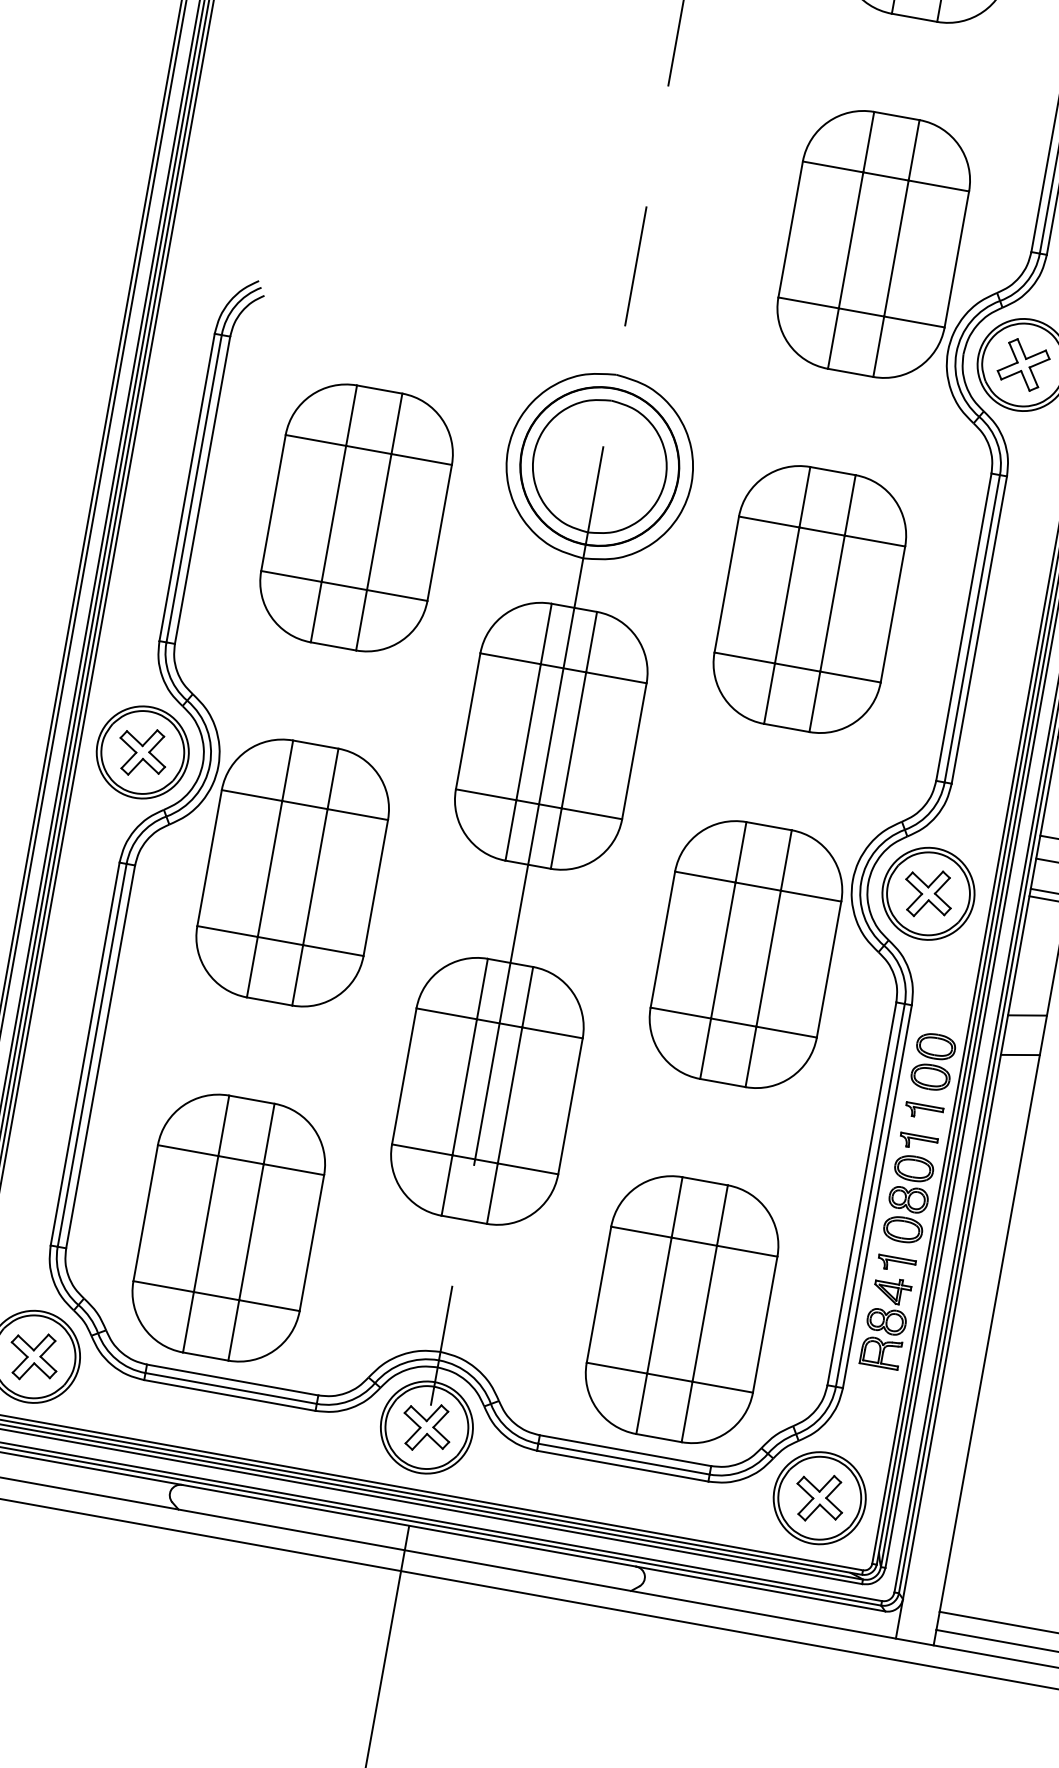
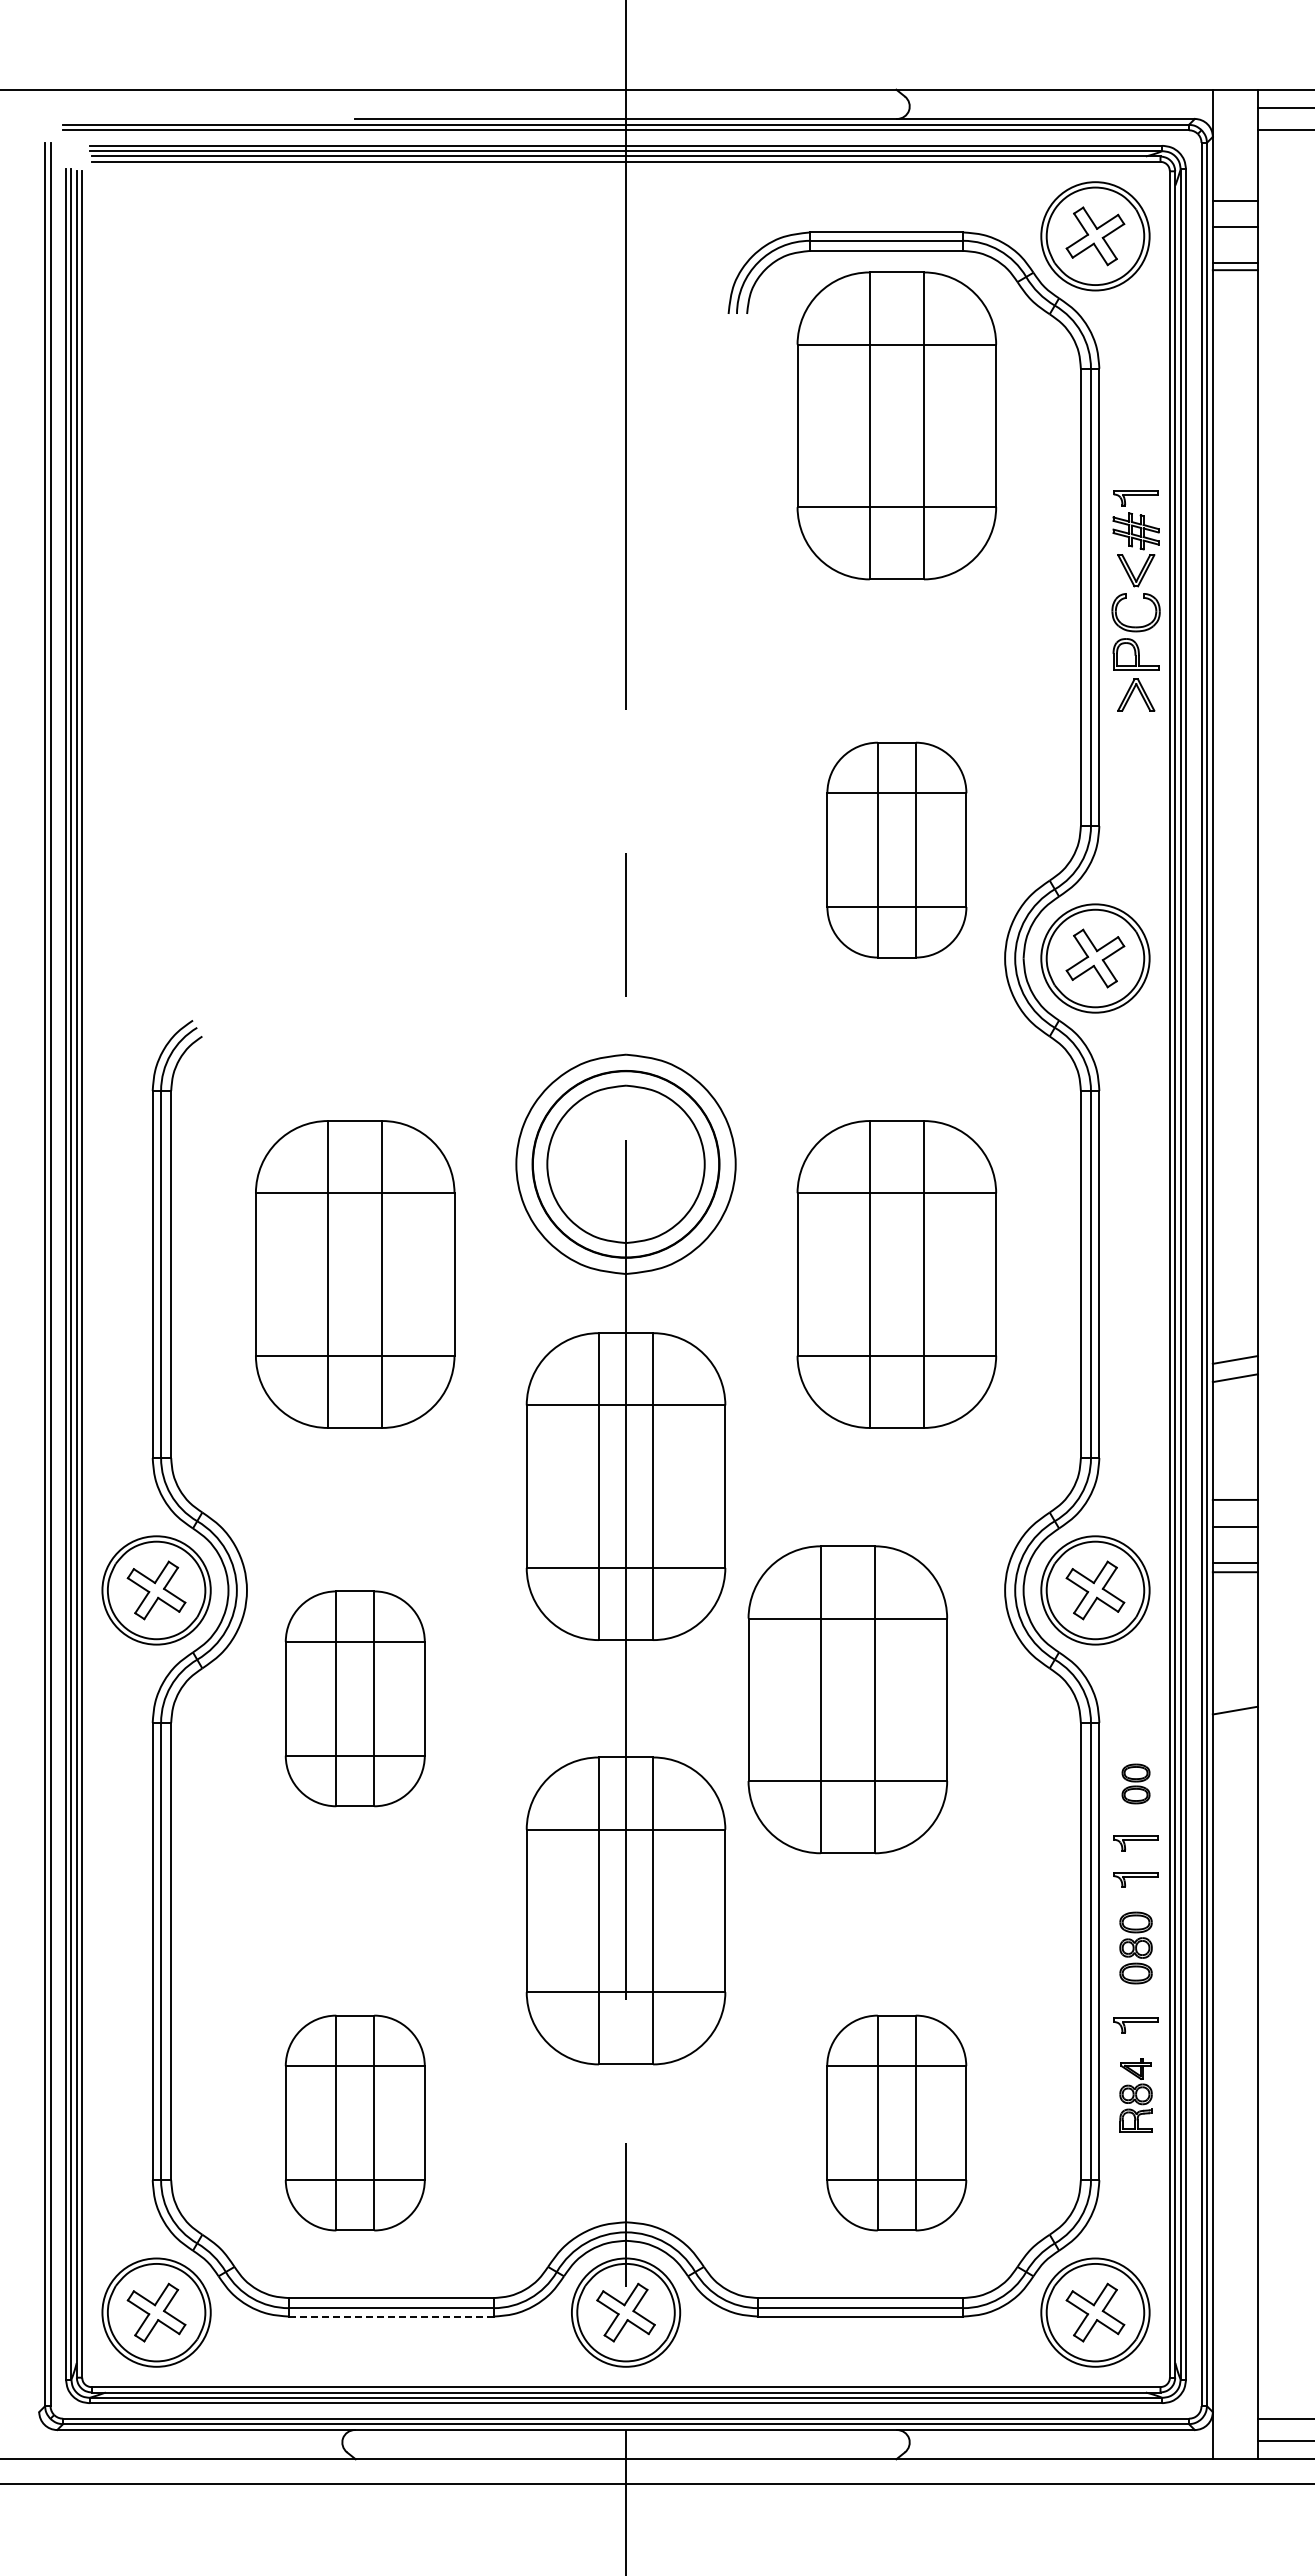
part: (873, 243) -> (896, 849), size x0.7
part: (292, 872) -> (355, 1698), size x0.7
part: (745, 954) -> (847, 1699), moved
line: (1019, 1054) -> (1234, 1757), removed
part: (932, 1061) -> (1135, 1783), size x0.6
part: (908, 1198) -> (1135, 1947), size x0.7
part: (229, 1227) -> (355, 2122), size x0.7
part: (681, 1309) -> (896, 2122), size x0.7
part: (885, 1322) -> (1135, 2095), size x0.7
line: (229, 1395) -> (390, 2316), solid -> dashed

